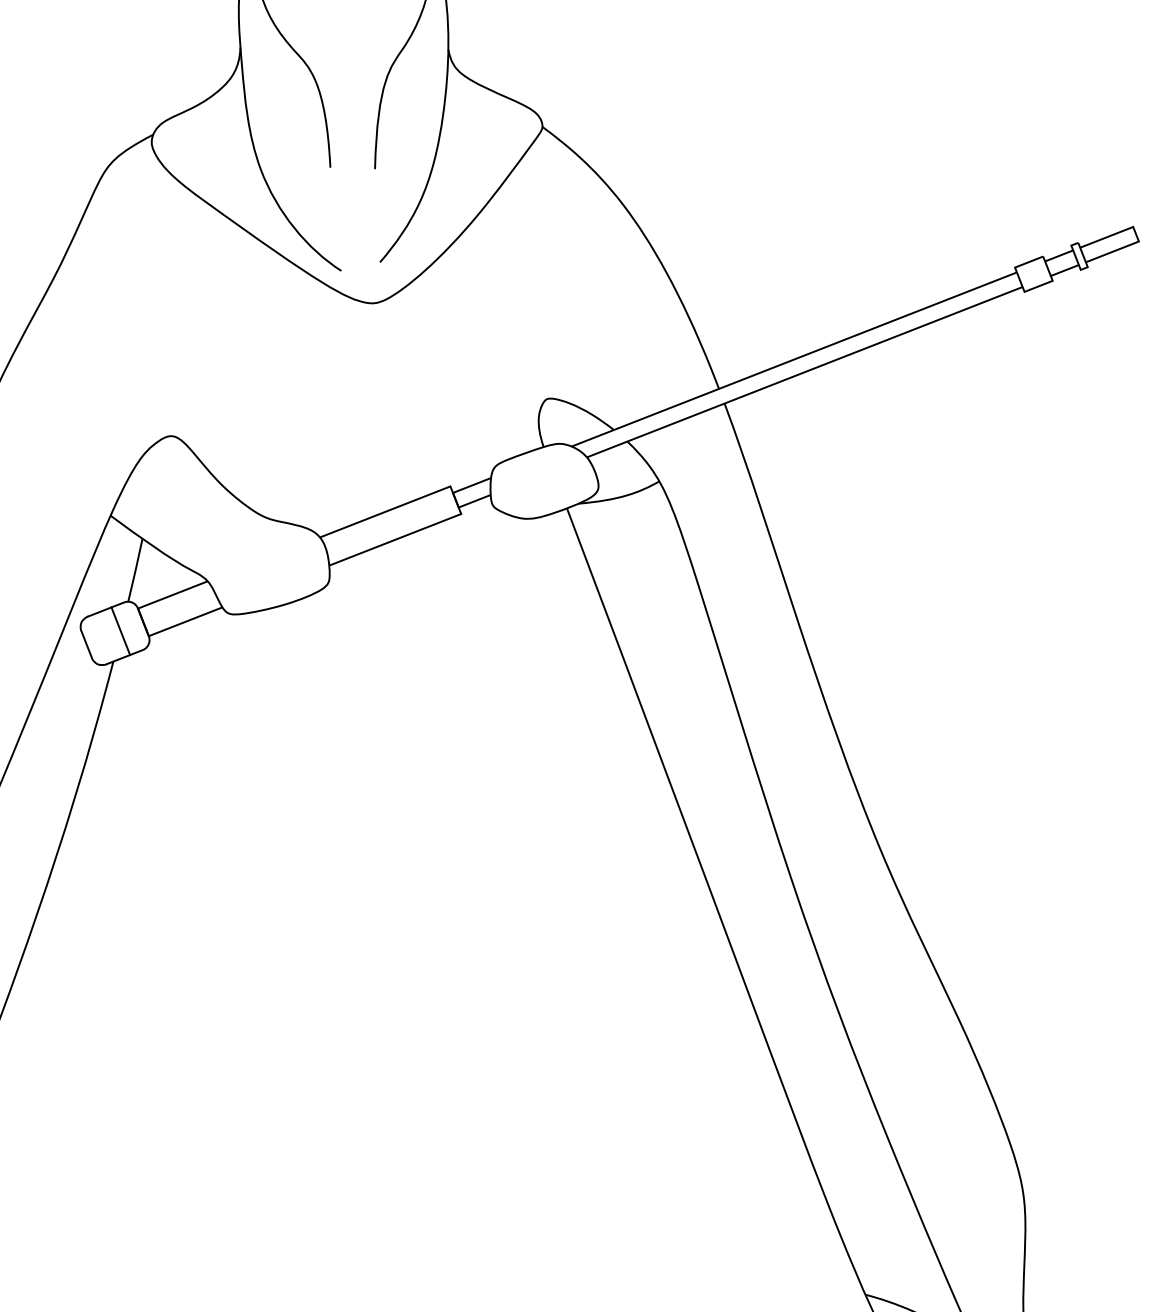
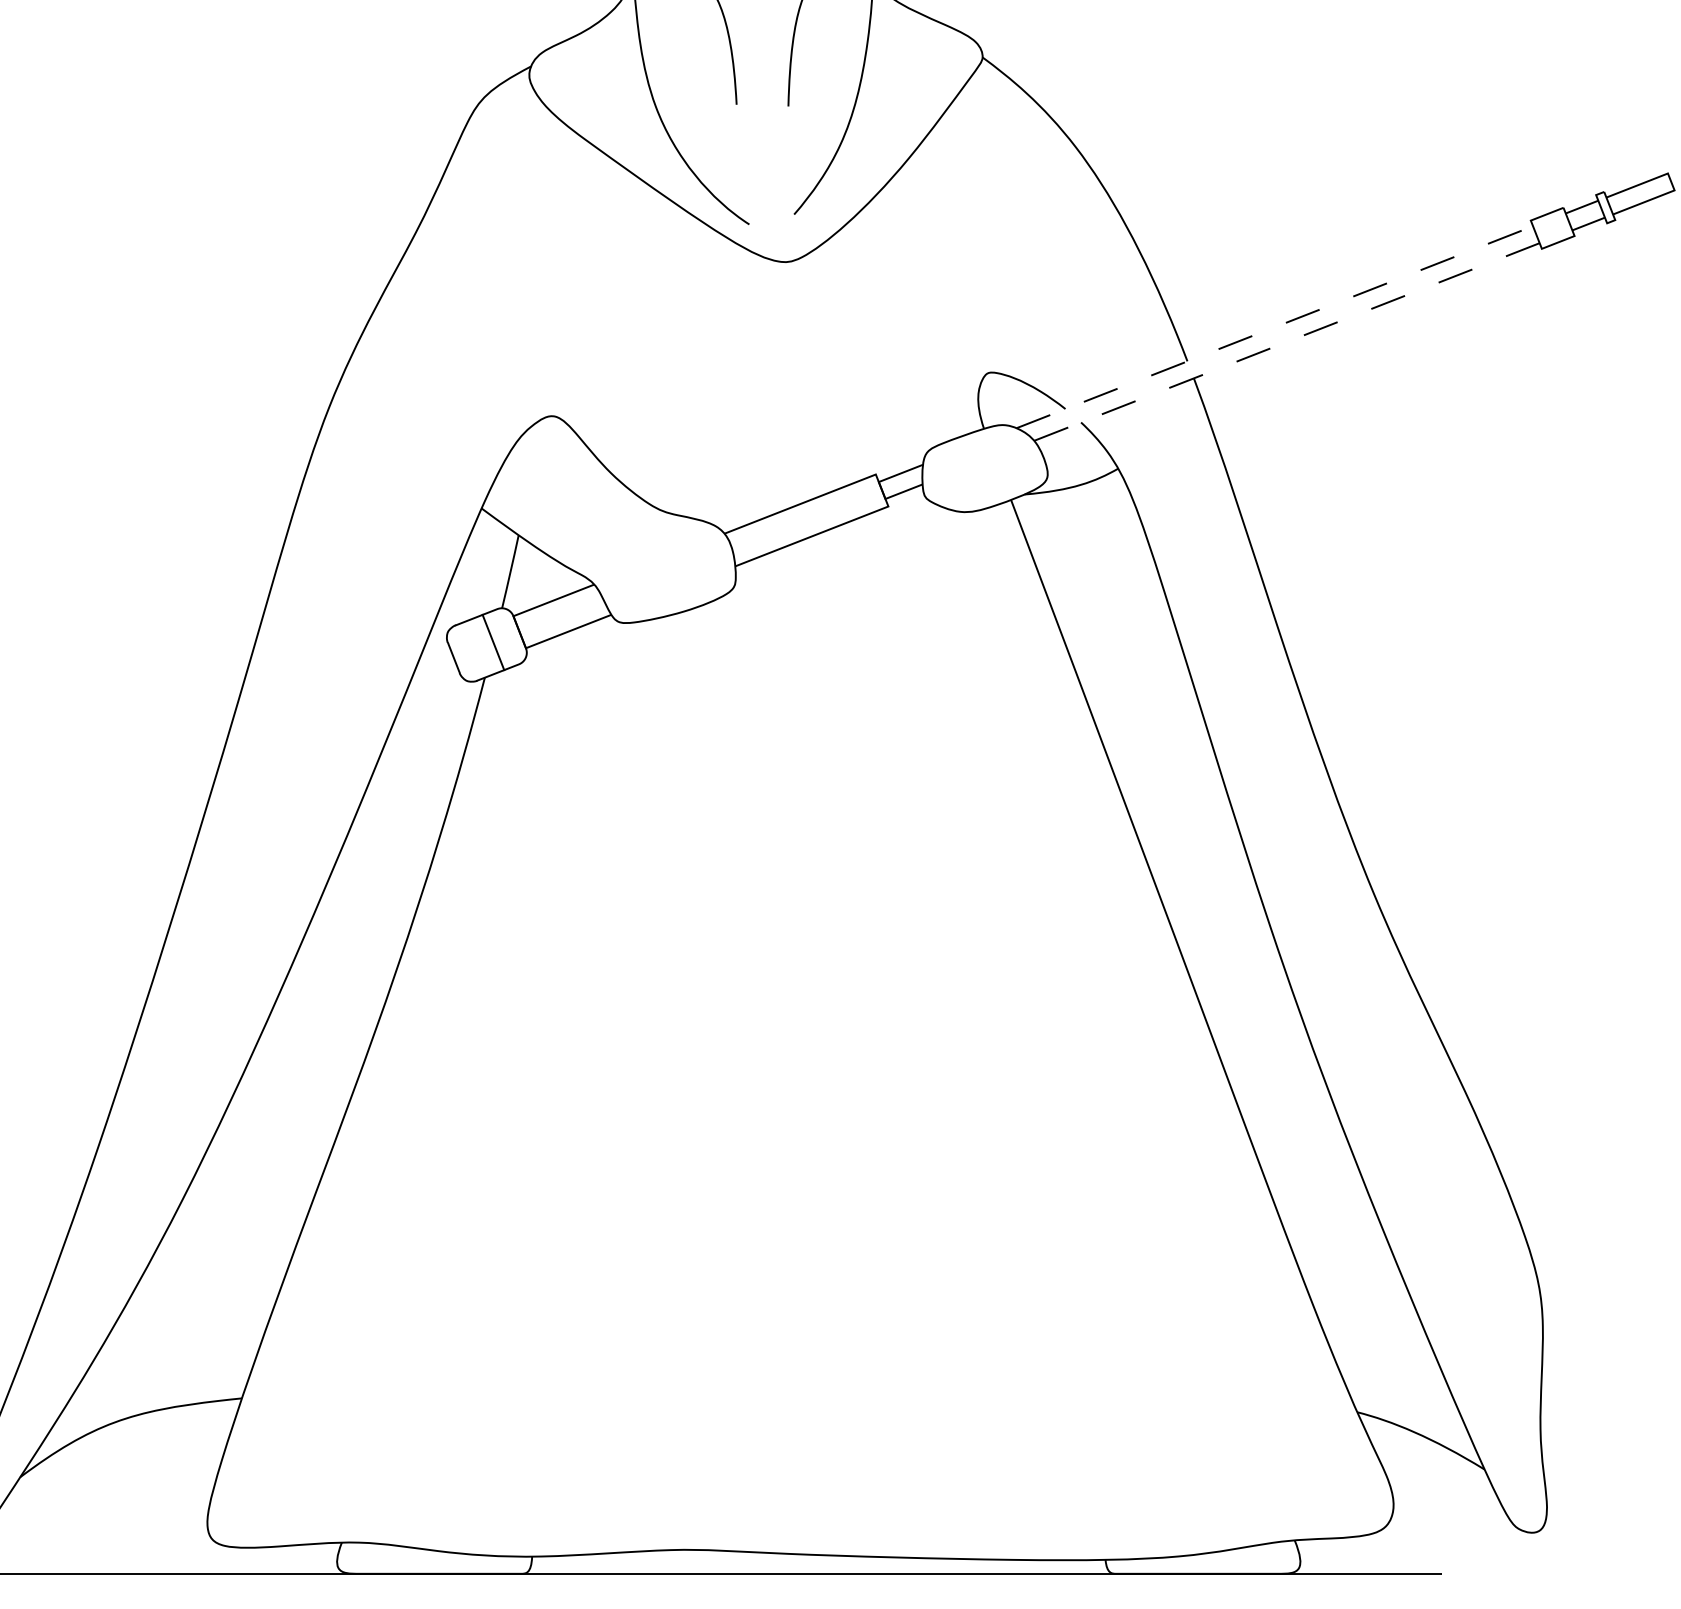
line: (794, 359) -> (1275, 327), solid -> dashed
line: (804, 372) -> (1286, 342), solid -> dashed

